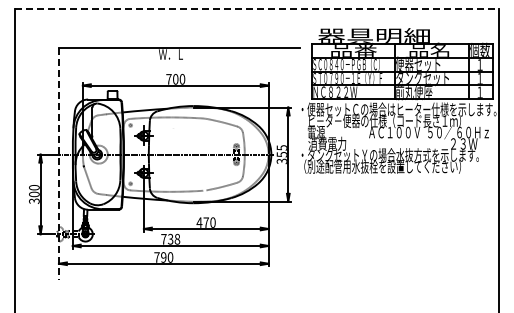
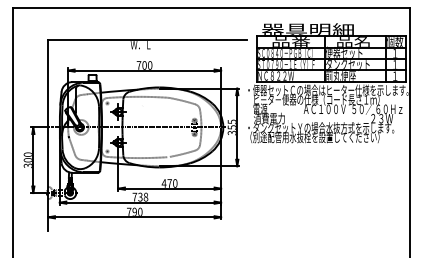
line: (257, 9) -> (211, 7), dashed -> solid
line: (58, 164) -> (48, 135), dashed -> solid

